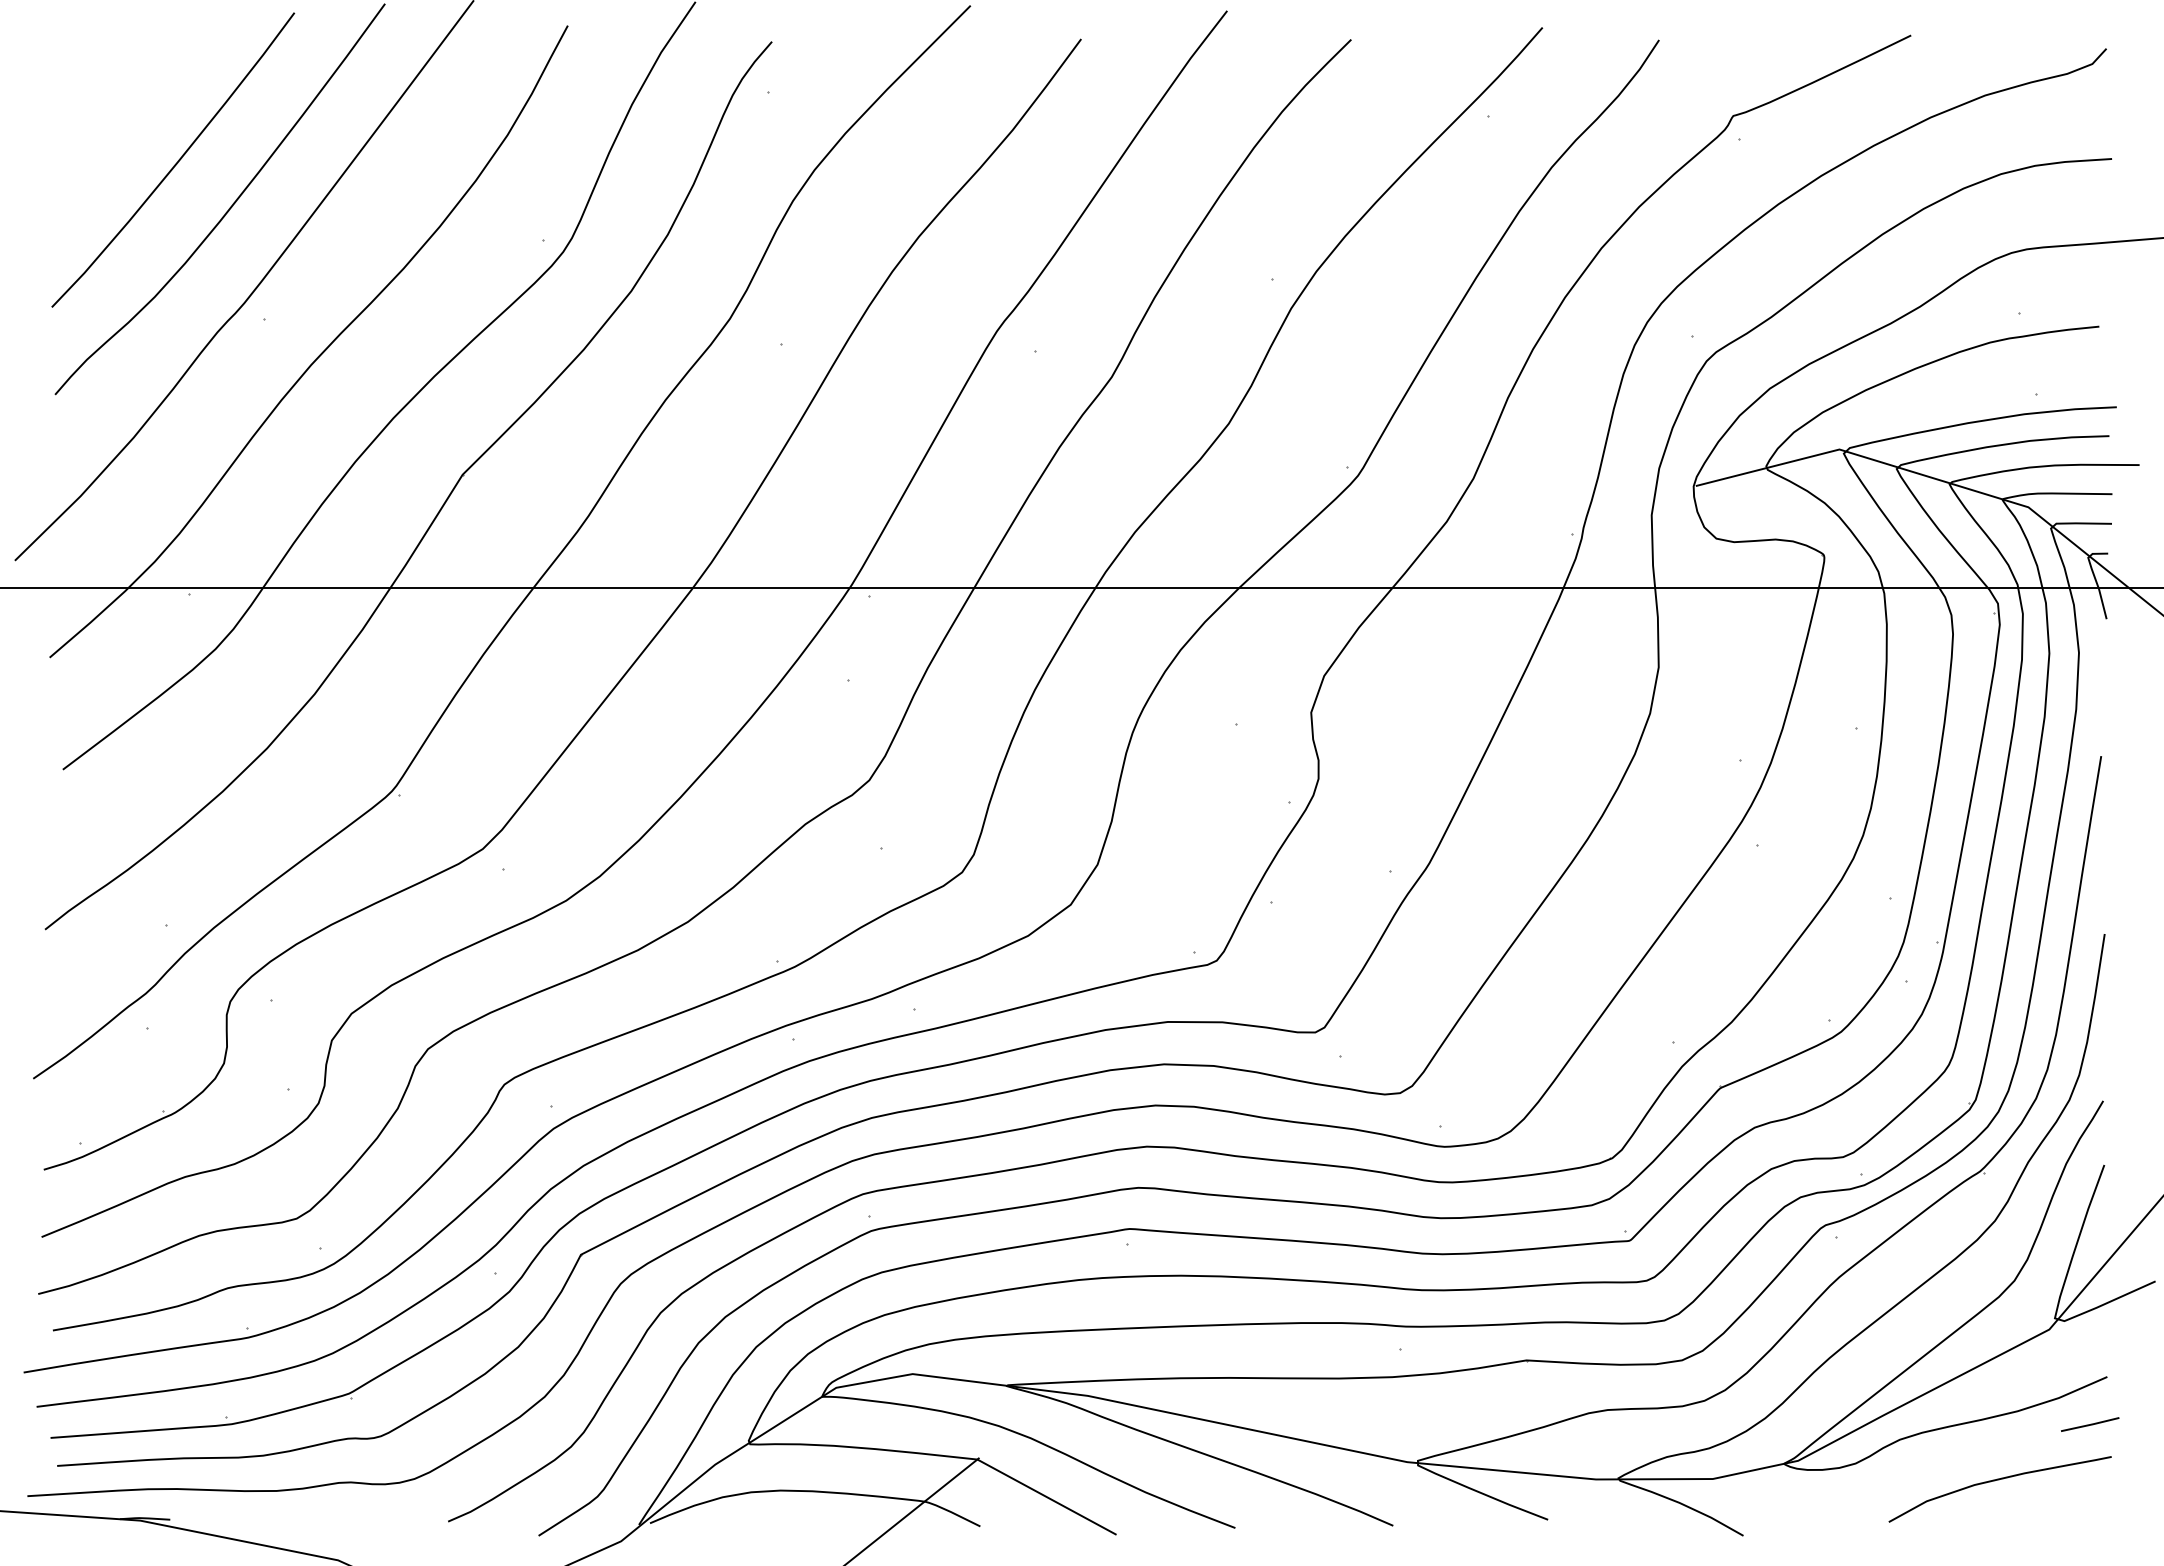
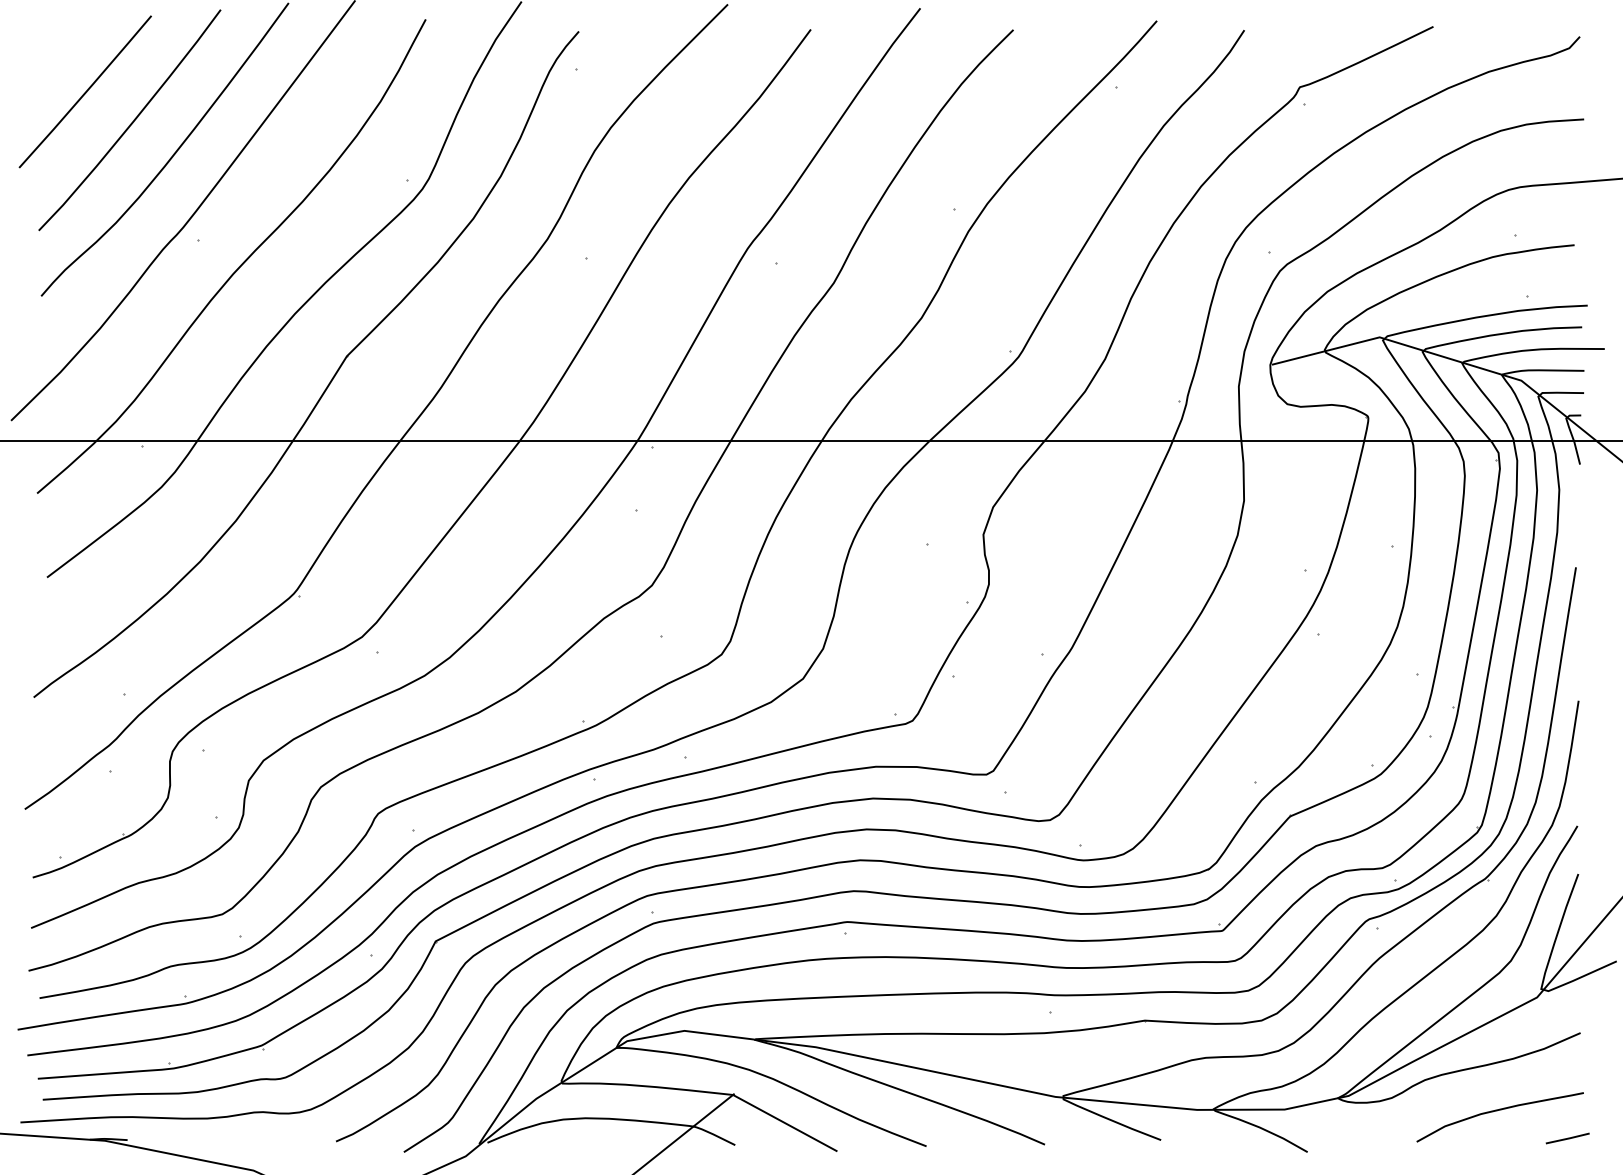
line: (114, 121) -> (85, 91), added
line: (2090, 1424) -> (1567, 1138), moved

